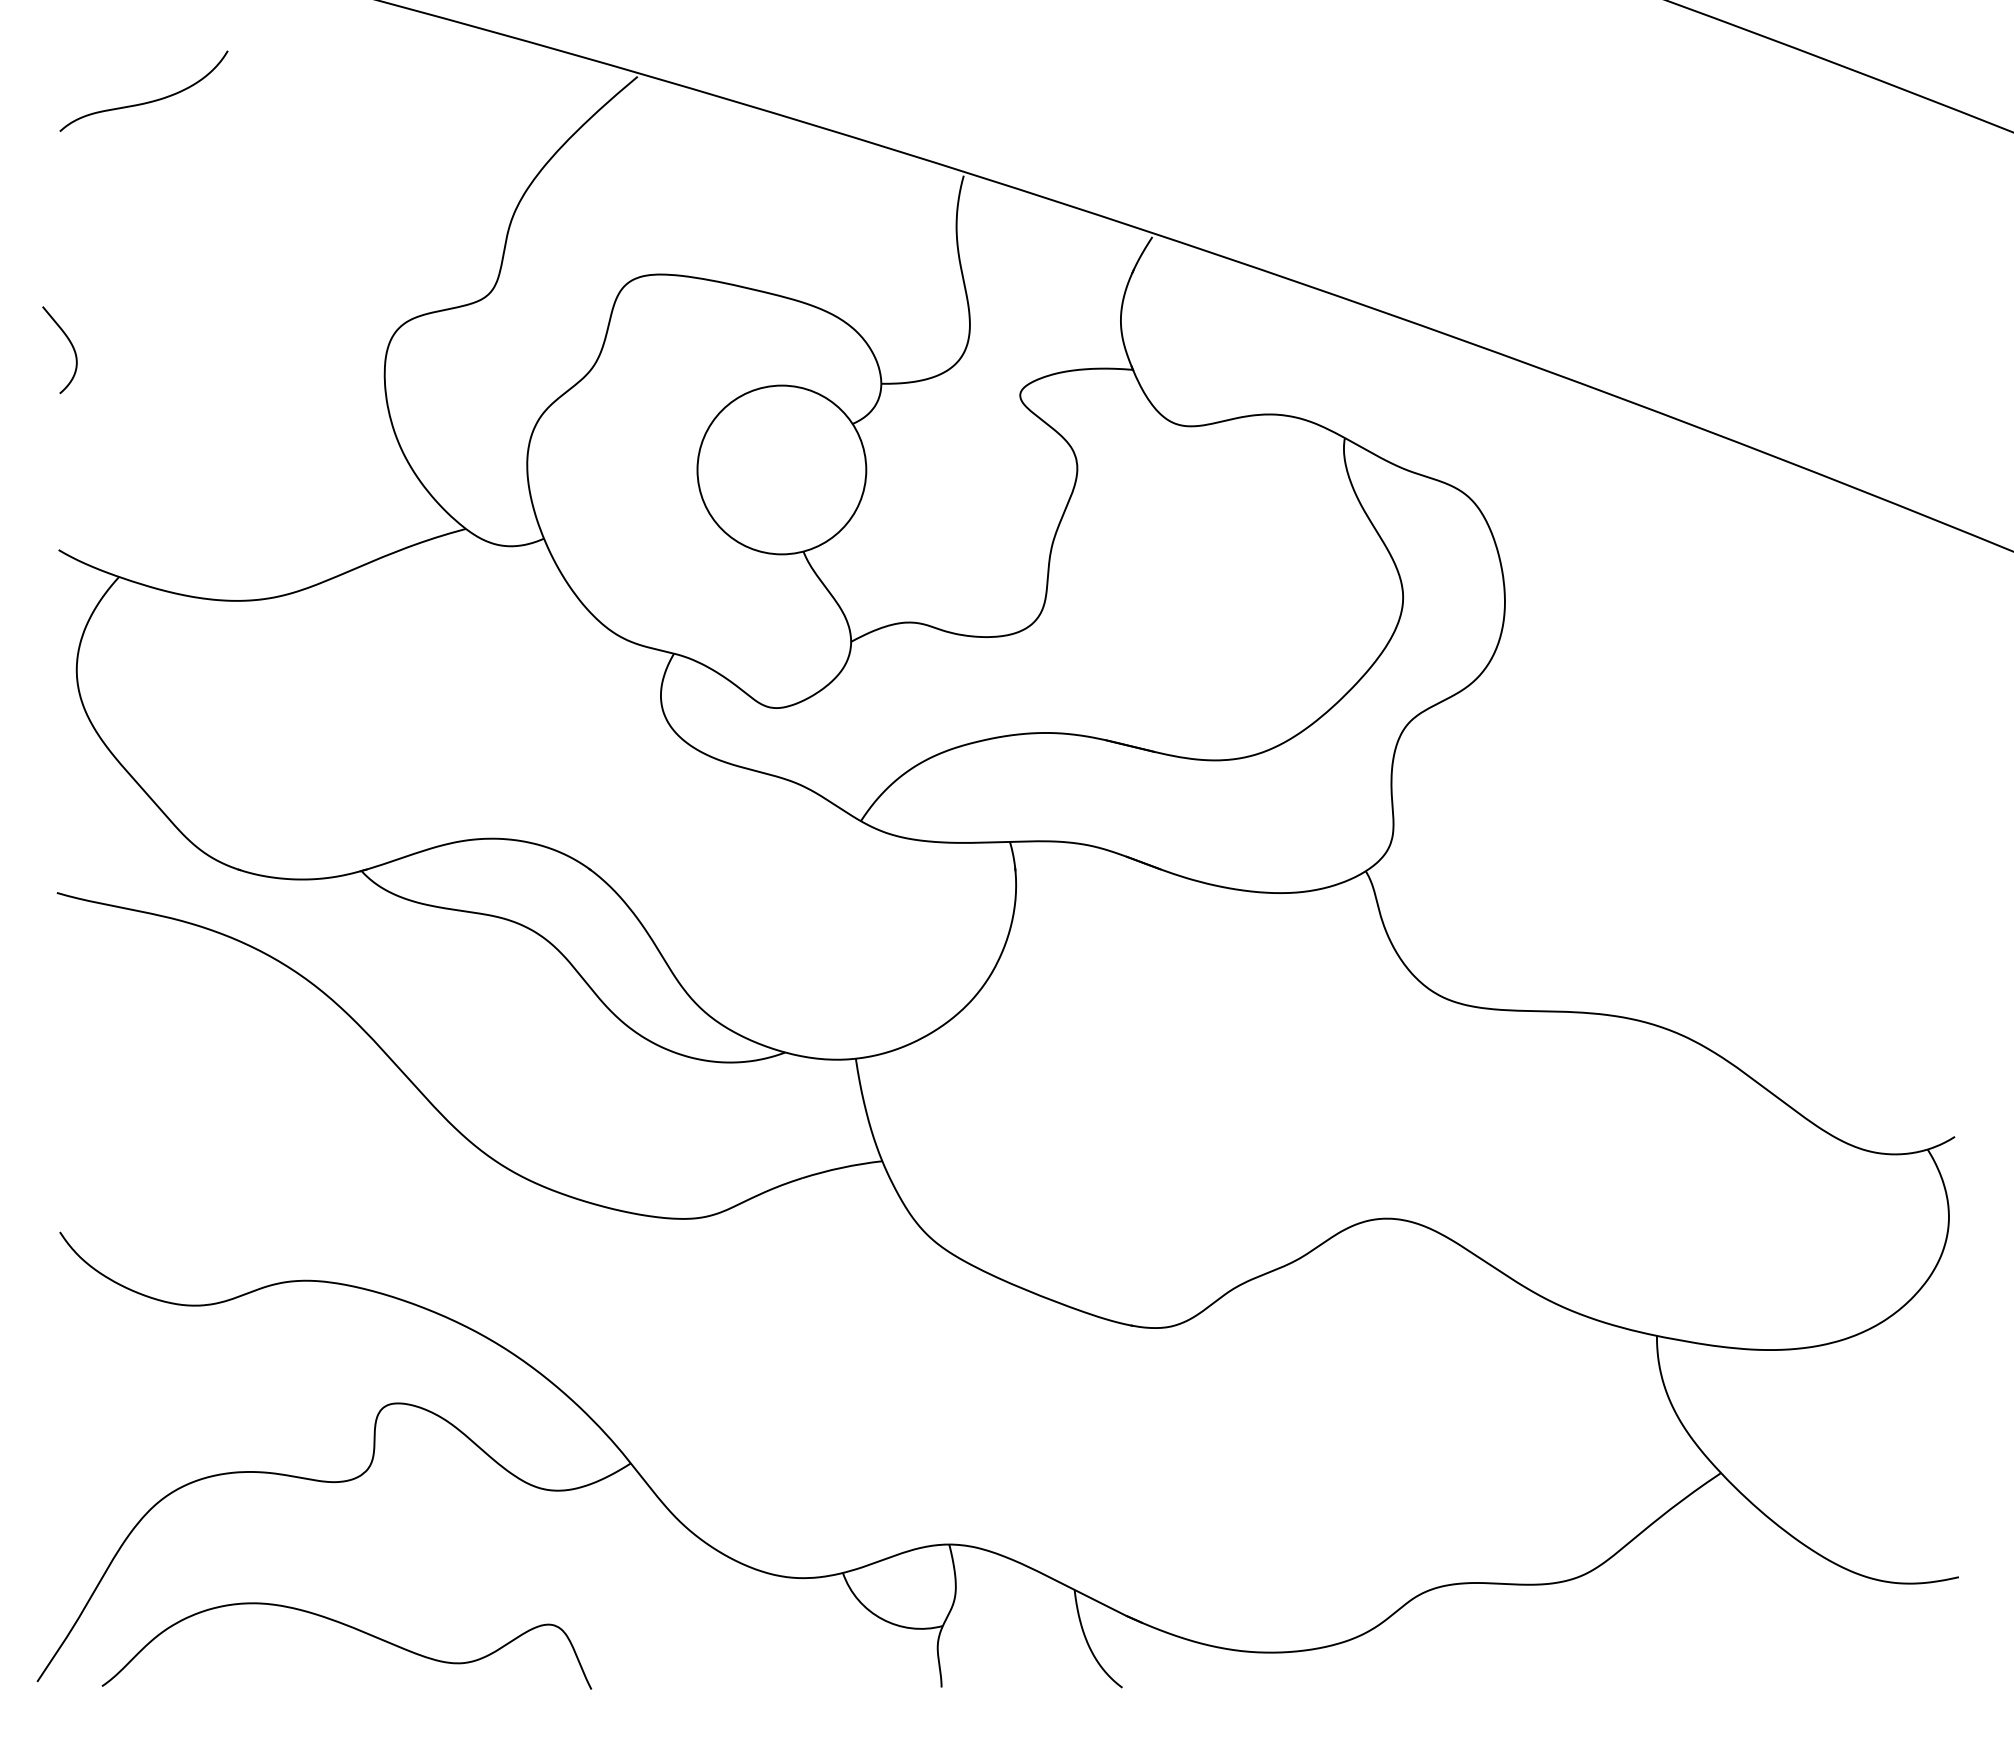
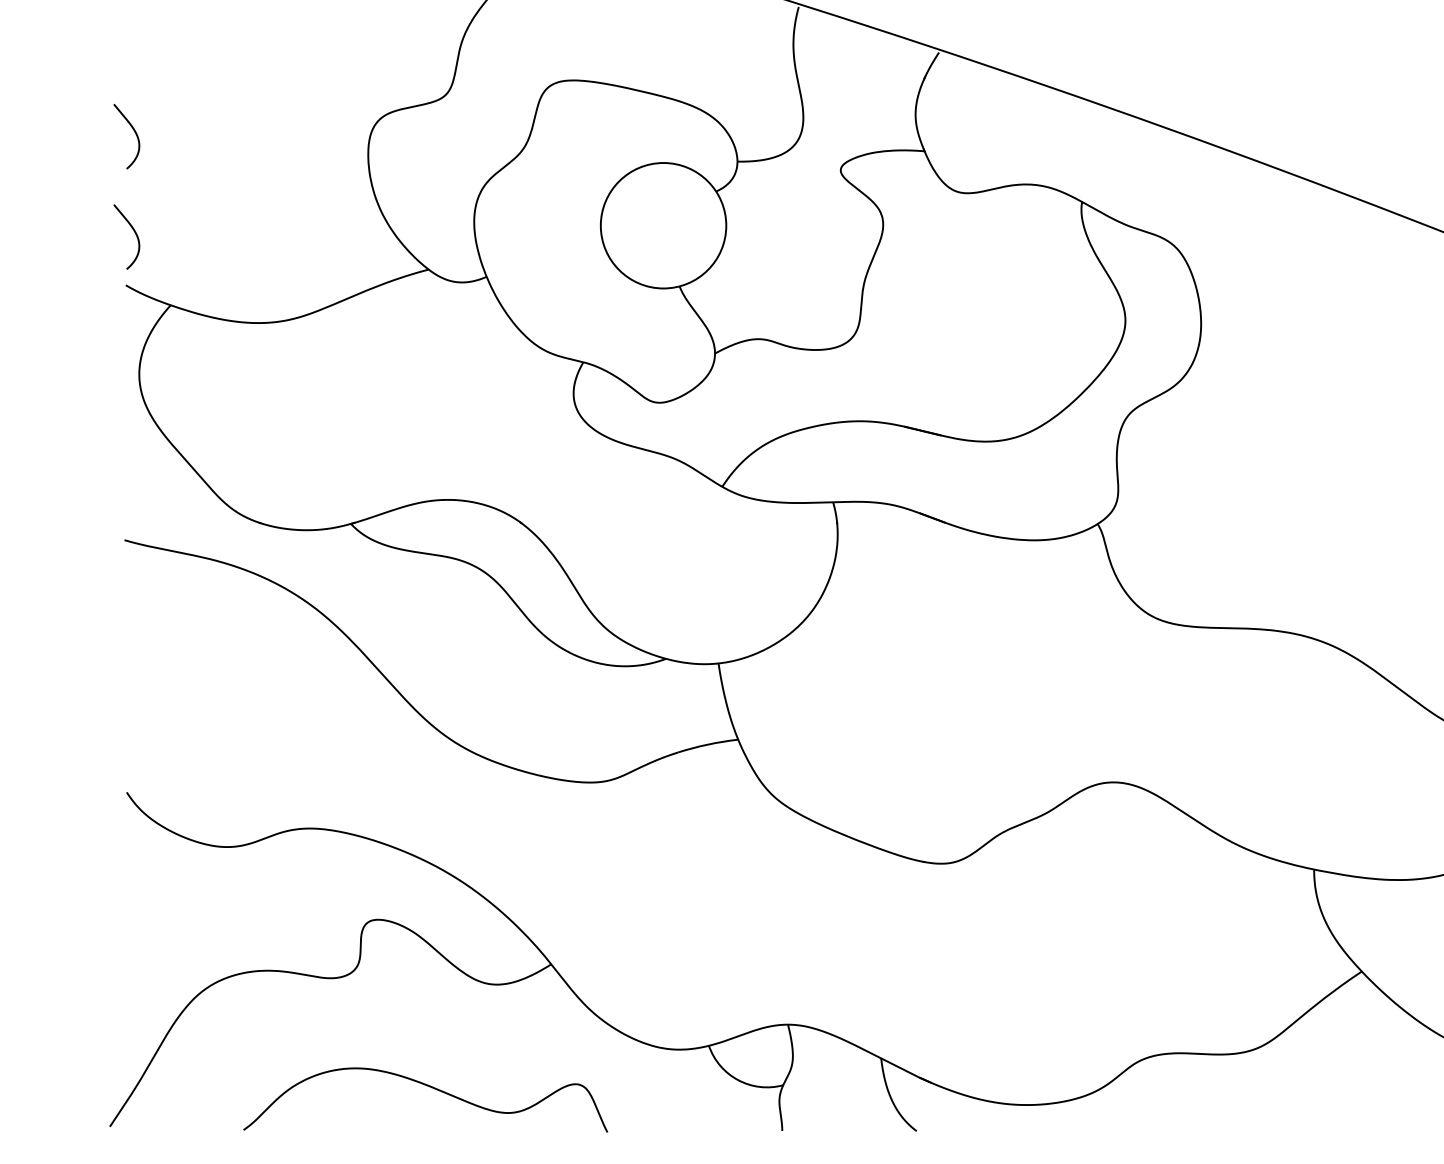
curve: (70, 479) -> (134, 232), added
curve: (351, 1628) -> (429, 1087), moved

